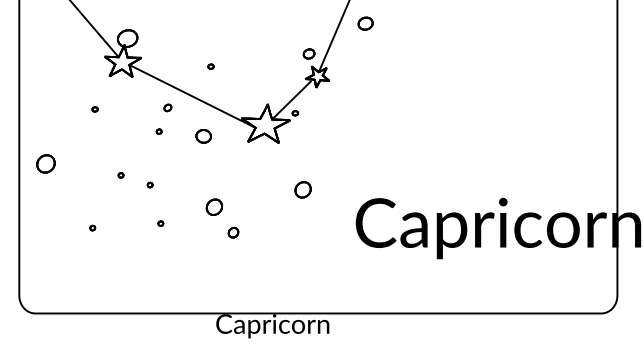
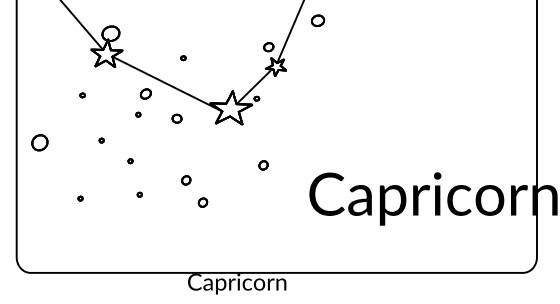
part: (167, 107) -> (145, 93), size x1.67
part: (203, 135) -> (176, 118), size x0.71
part: (120, 175) -> (101, 140), moved
part: (302, 189) -> (263, 165), size x0.62
part: (213, 206) -> (185, 179), size x0.62

